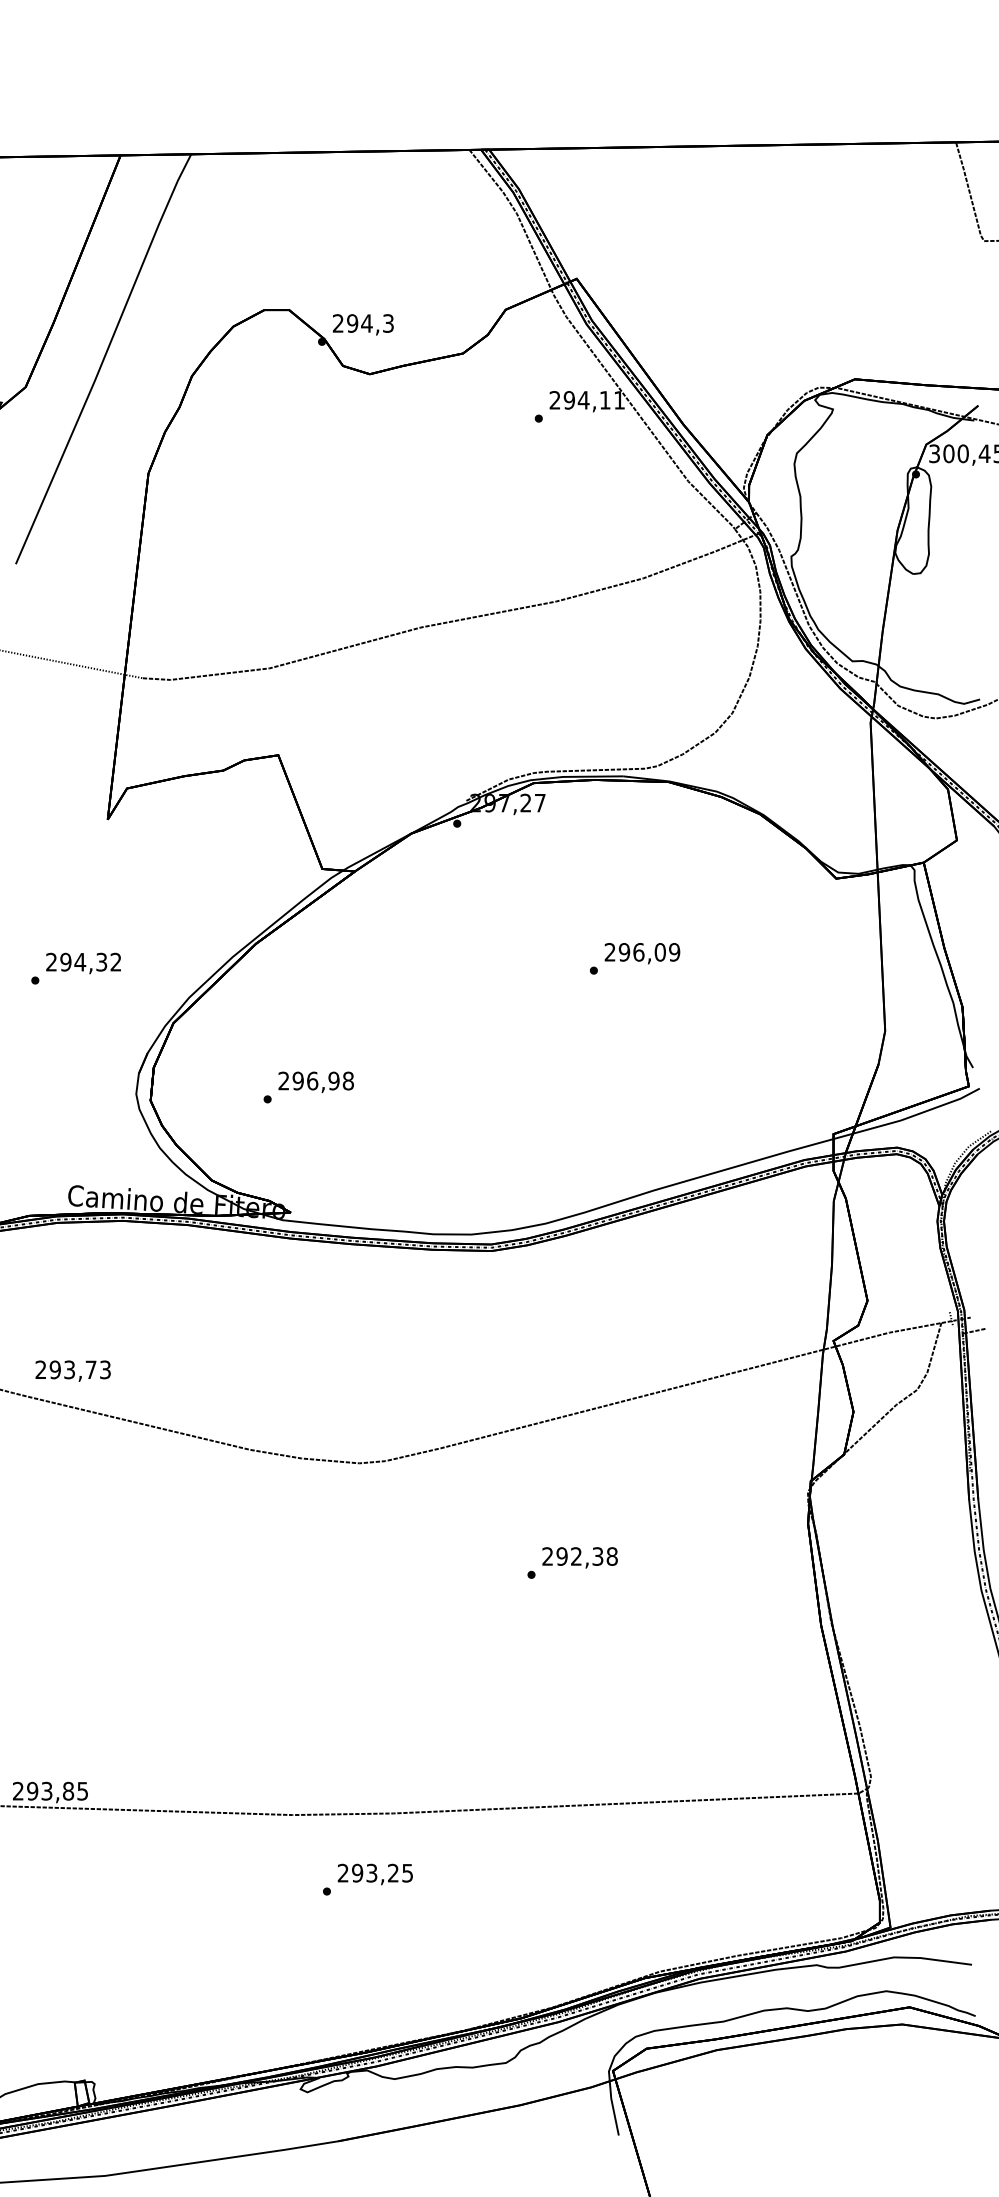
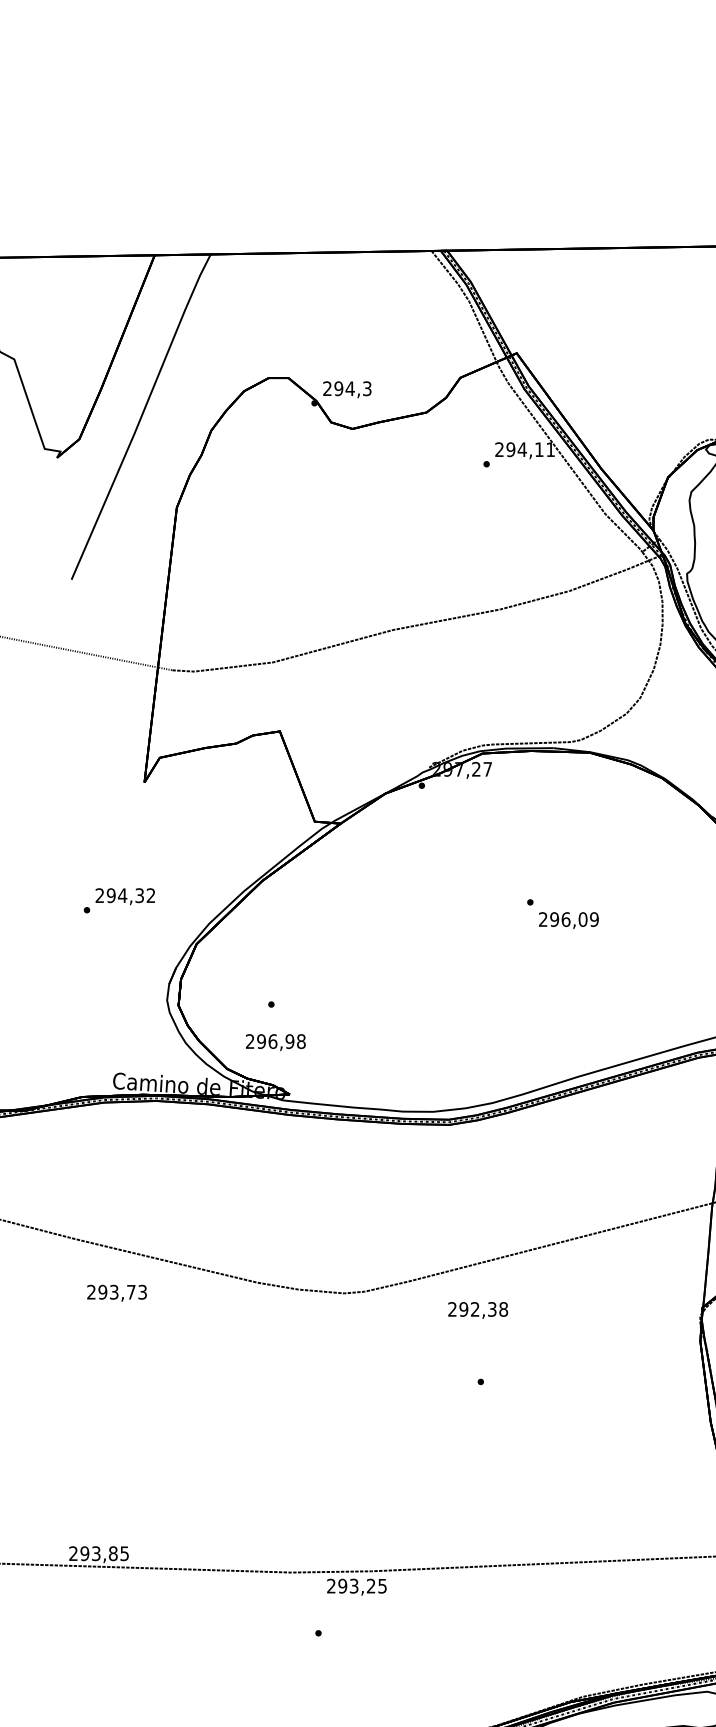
text: (642, 953) -> (568, 920), moved
text: (315, 1081) -> (275, 1041), moved
text: (72, 1370) -> (116, 1292), moved
text: (579, 1557) -> (477, 1310), moved
text: (374, 1874) -> (356, 1587), moved

